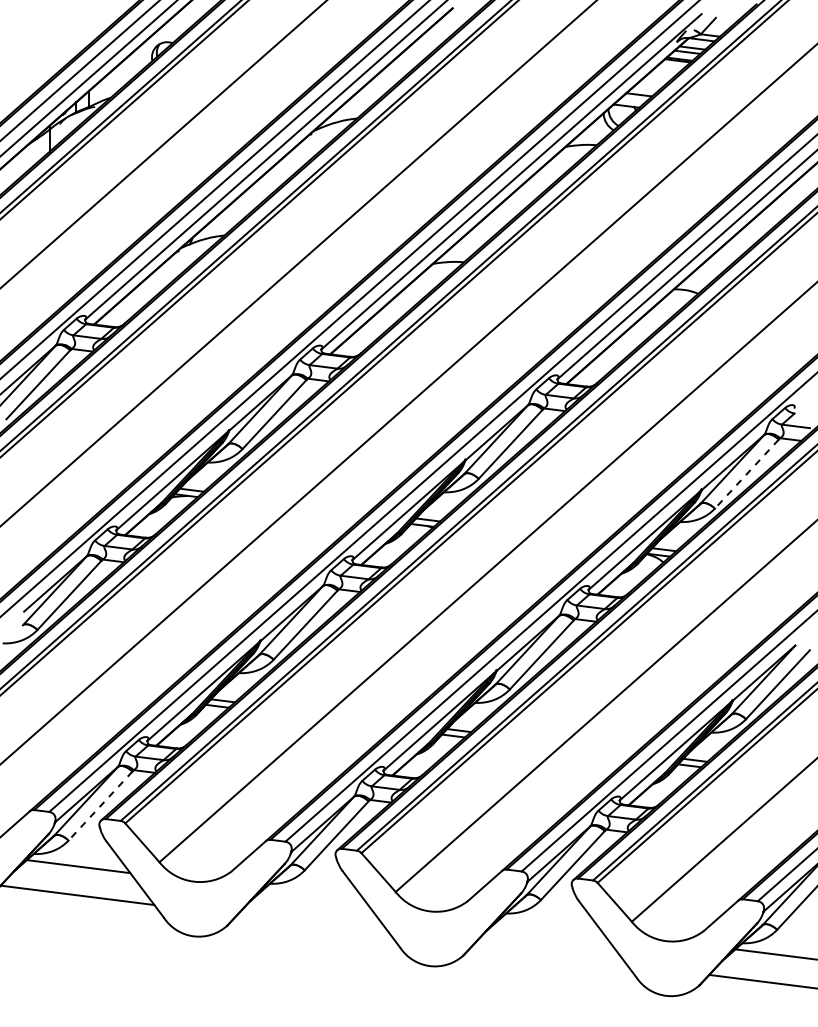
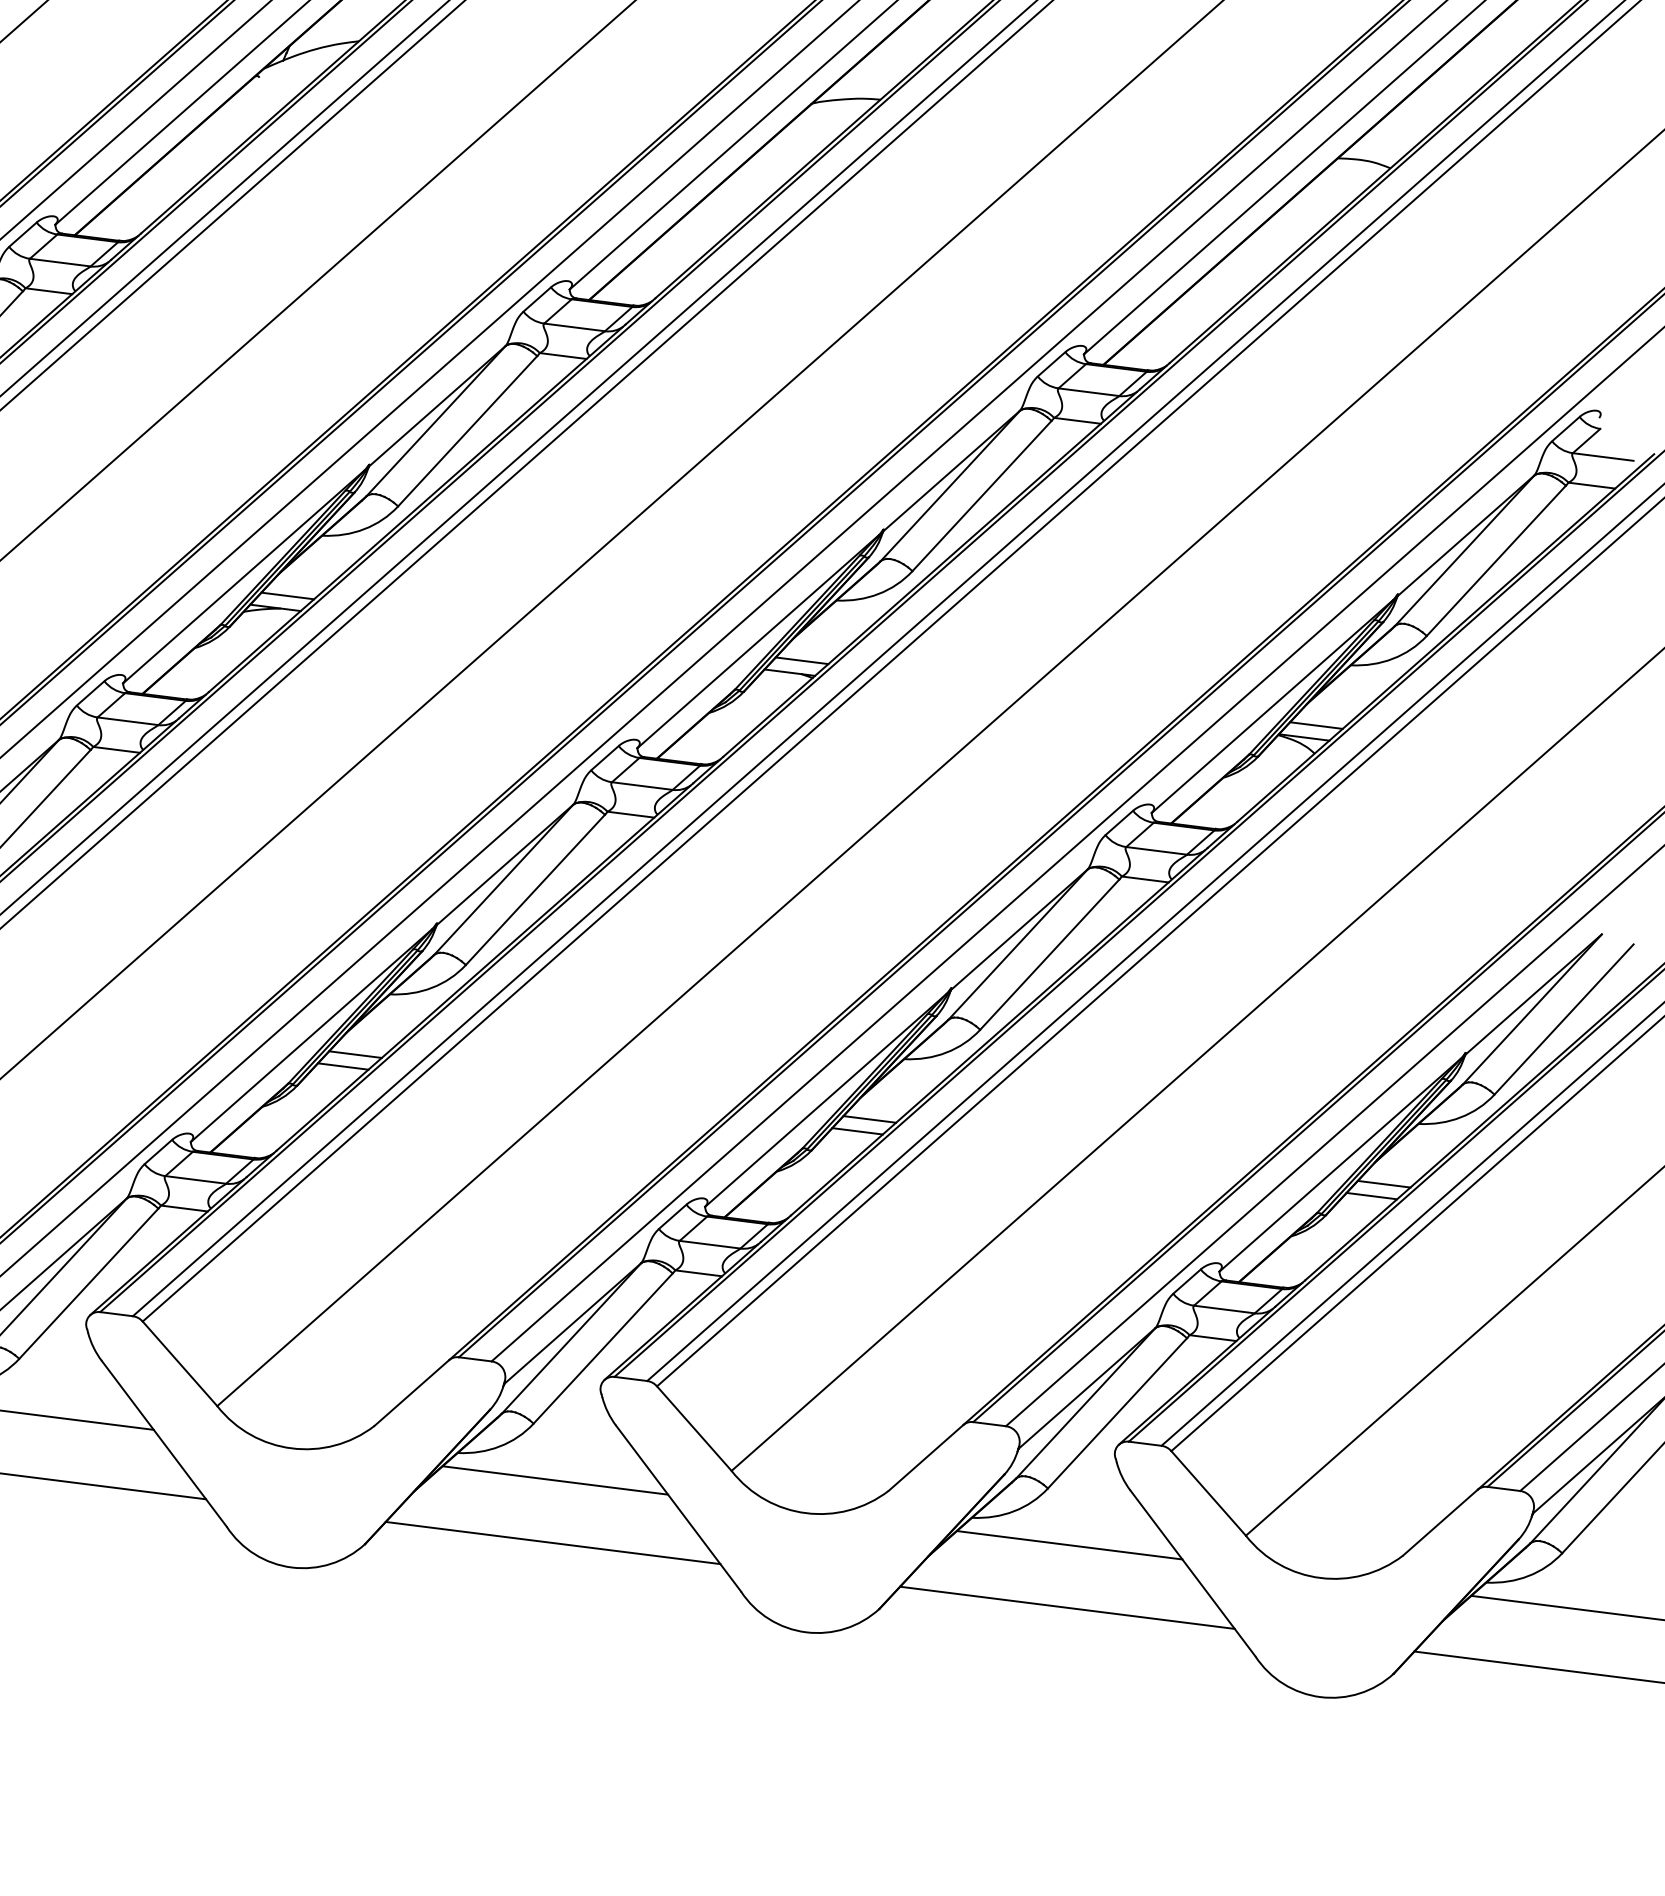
line: (746, 474) -> (1495, 561), dashed -> solid
line: (100, 806) -> (88, 1284), dashed -> solid
line: (314, 895) -> (554, 1478), added
line: (313, 924) -> (552, 1541), added
line: (550, 925) -> (1068, 1543), added
line: (549, 954) -> (1066, 1607), added

